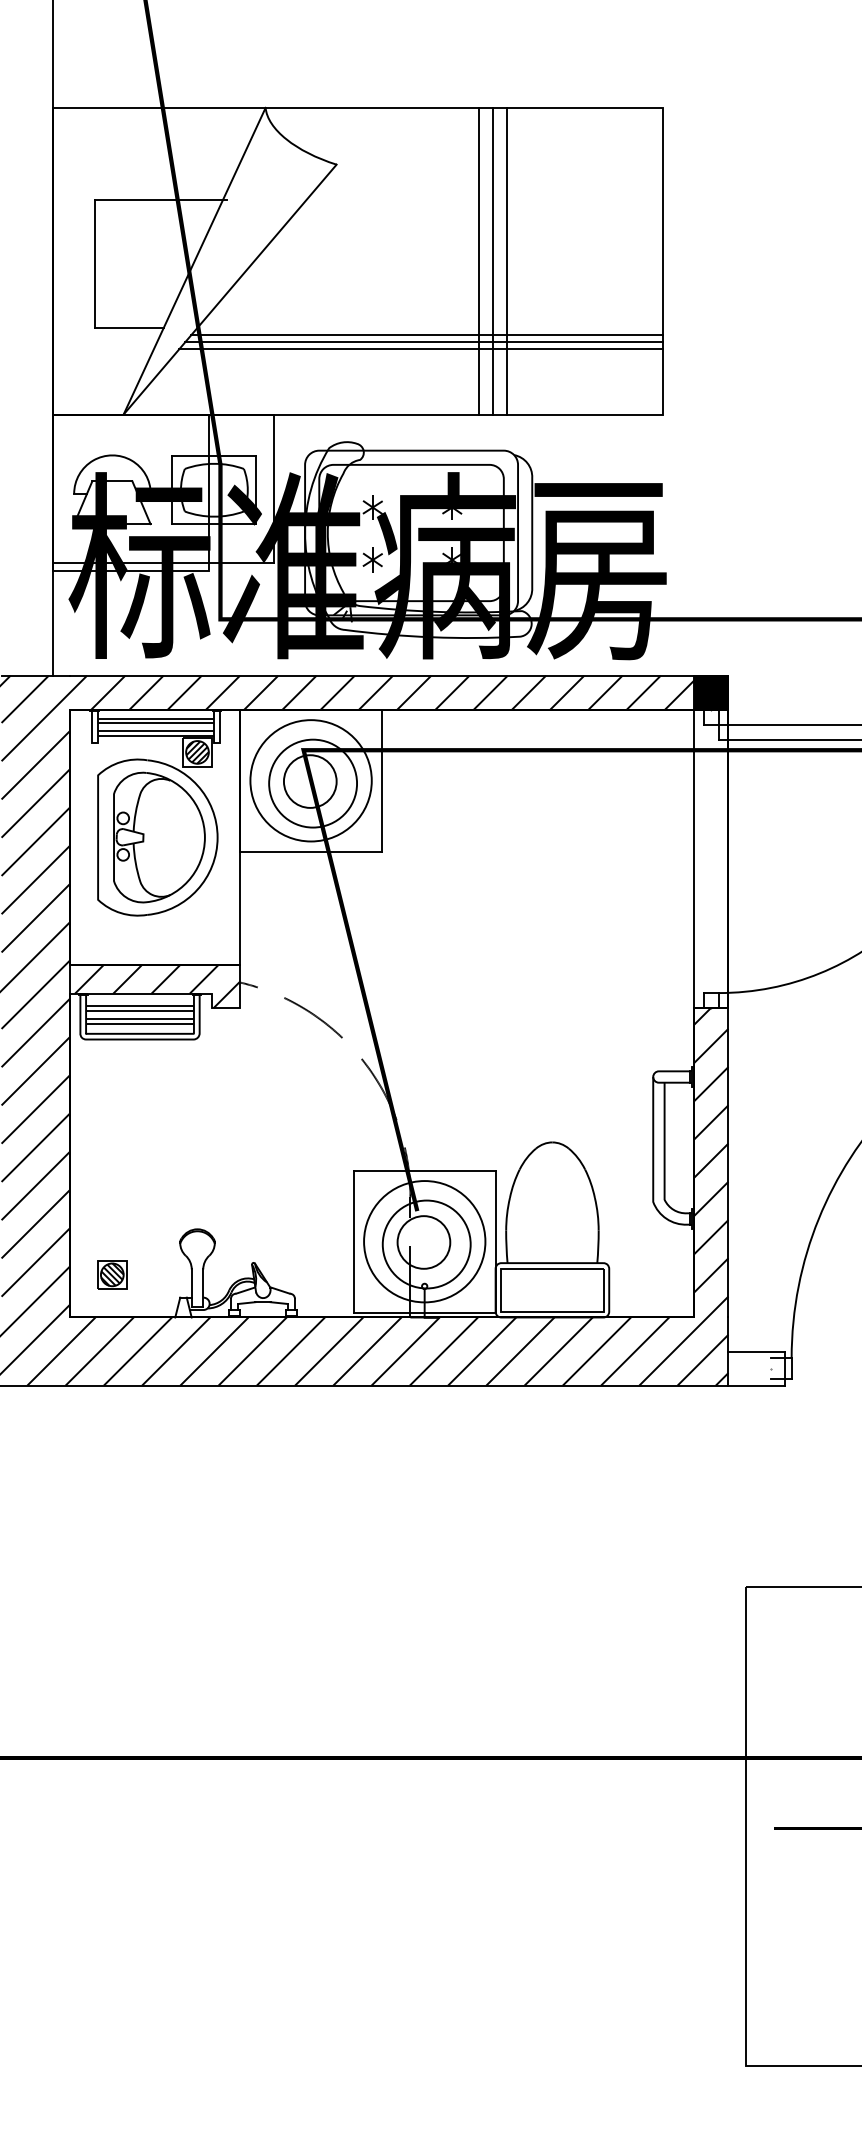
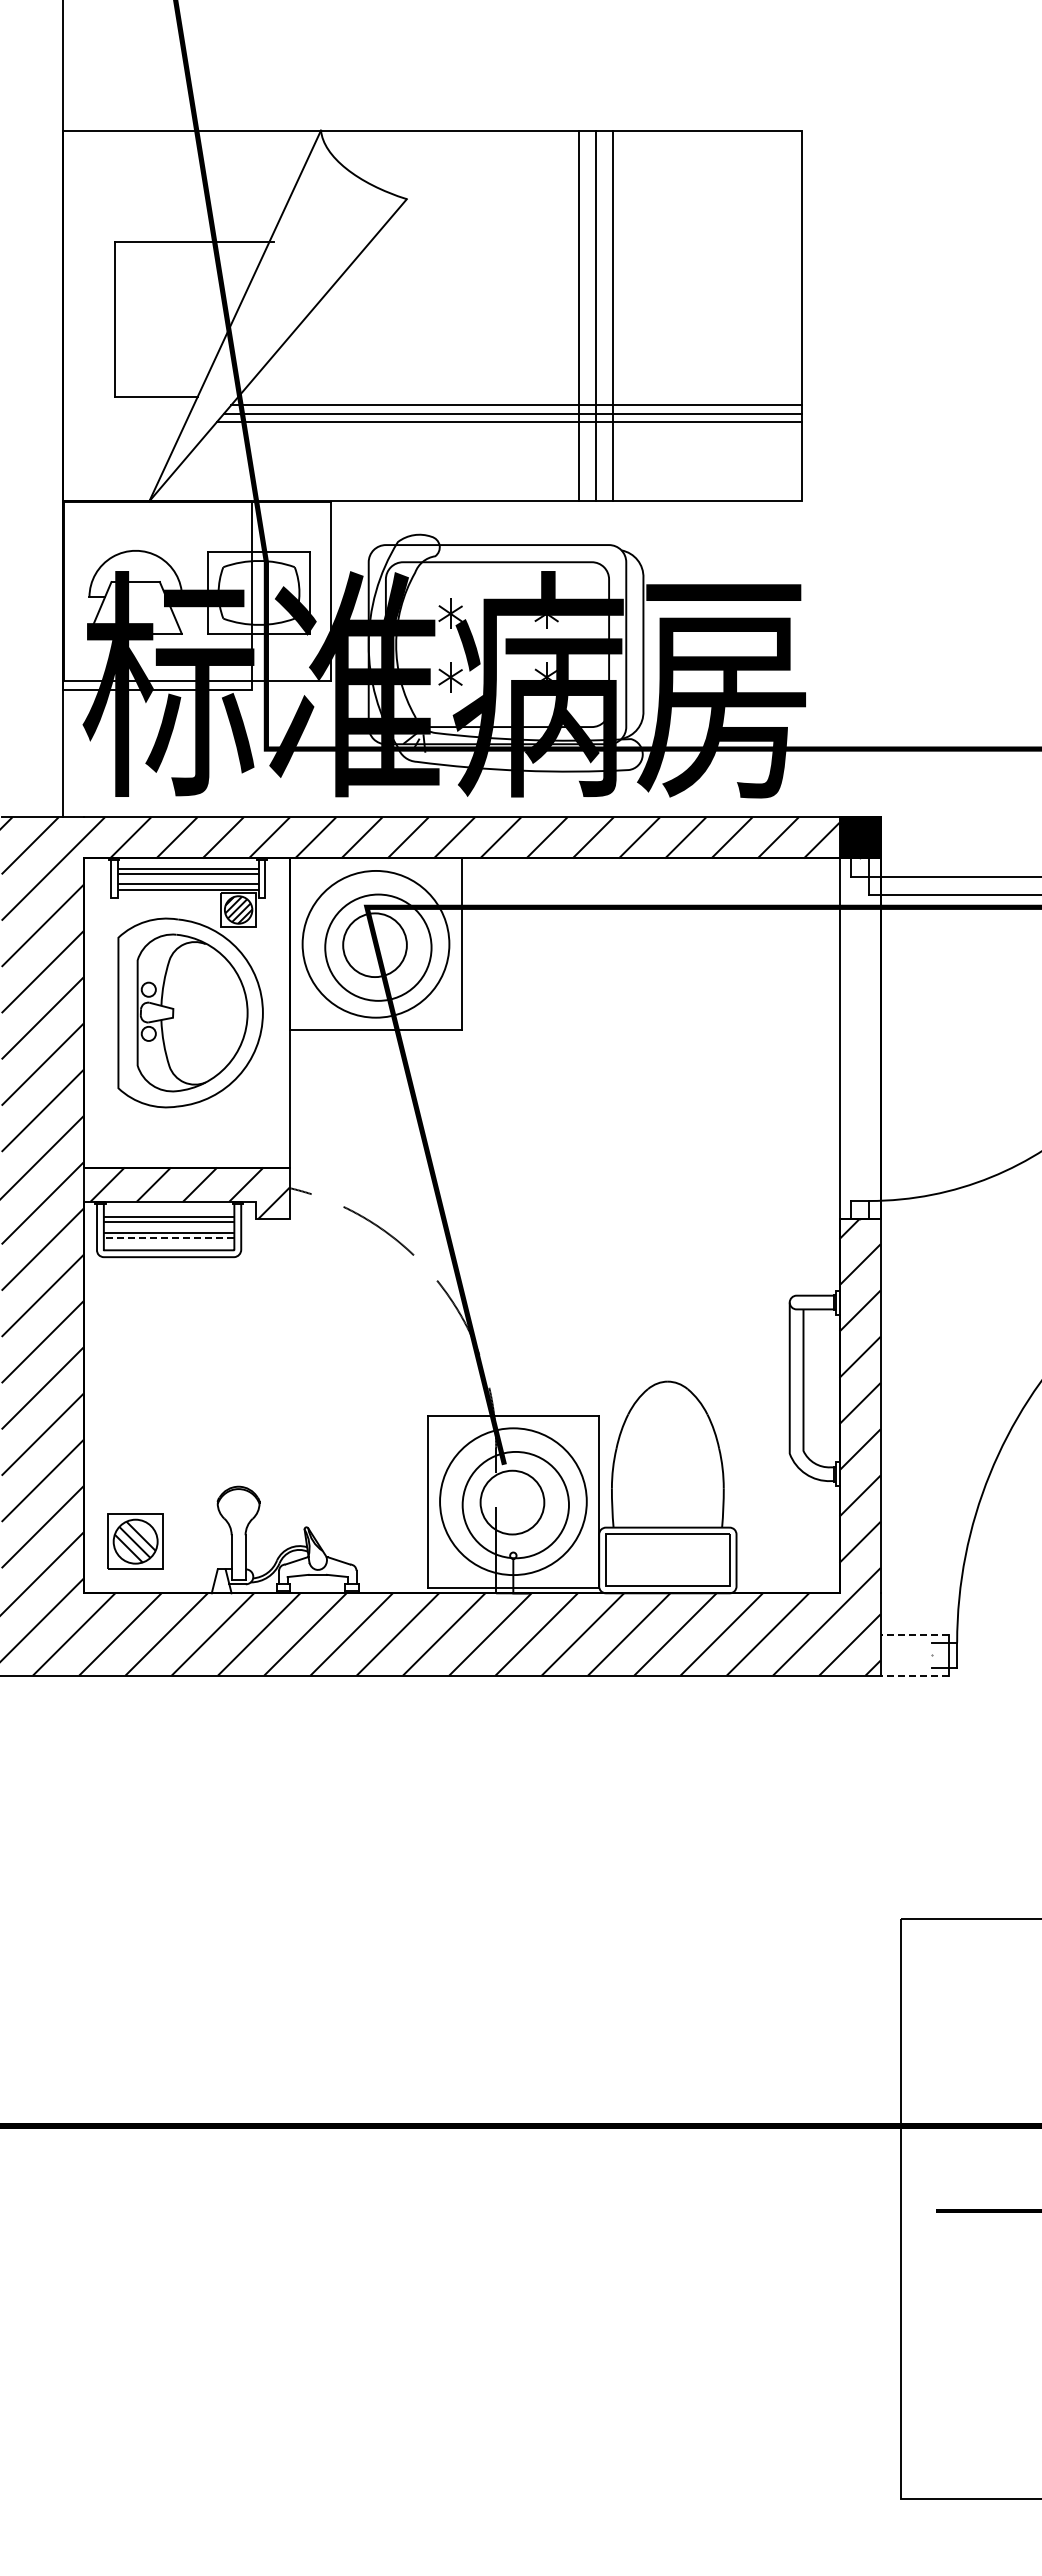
line: (139, 1023) -> (168, 1237), solid -> dashed
part: (112, 1274) -> (135, 1541), size x1.6
line: (756, 1351) -> (914, 1634), solid -> dashed
line: (756, 1385) -> (914, 1675), solid -> dashed

